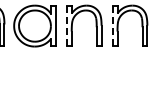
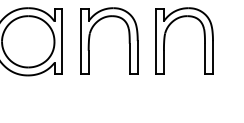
line: (66, 26) -> (80, 42), dashed -> solid
line: (112, 26) -> (155, 42), dashed -> solid

